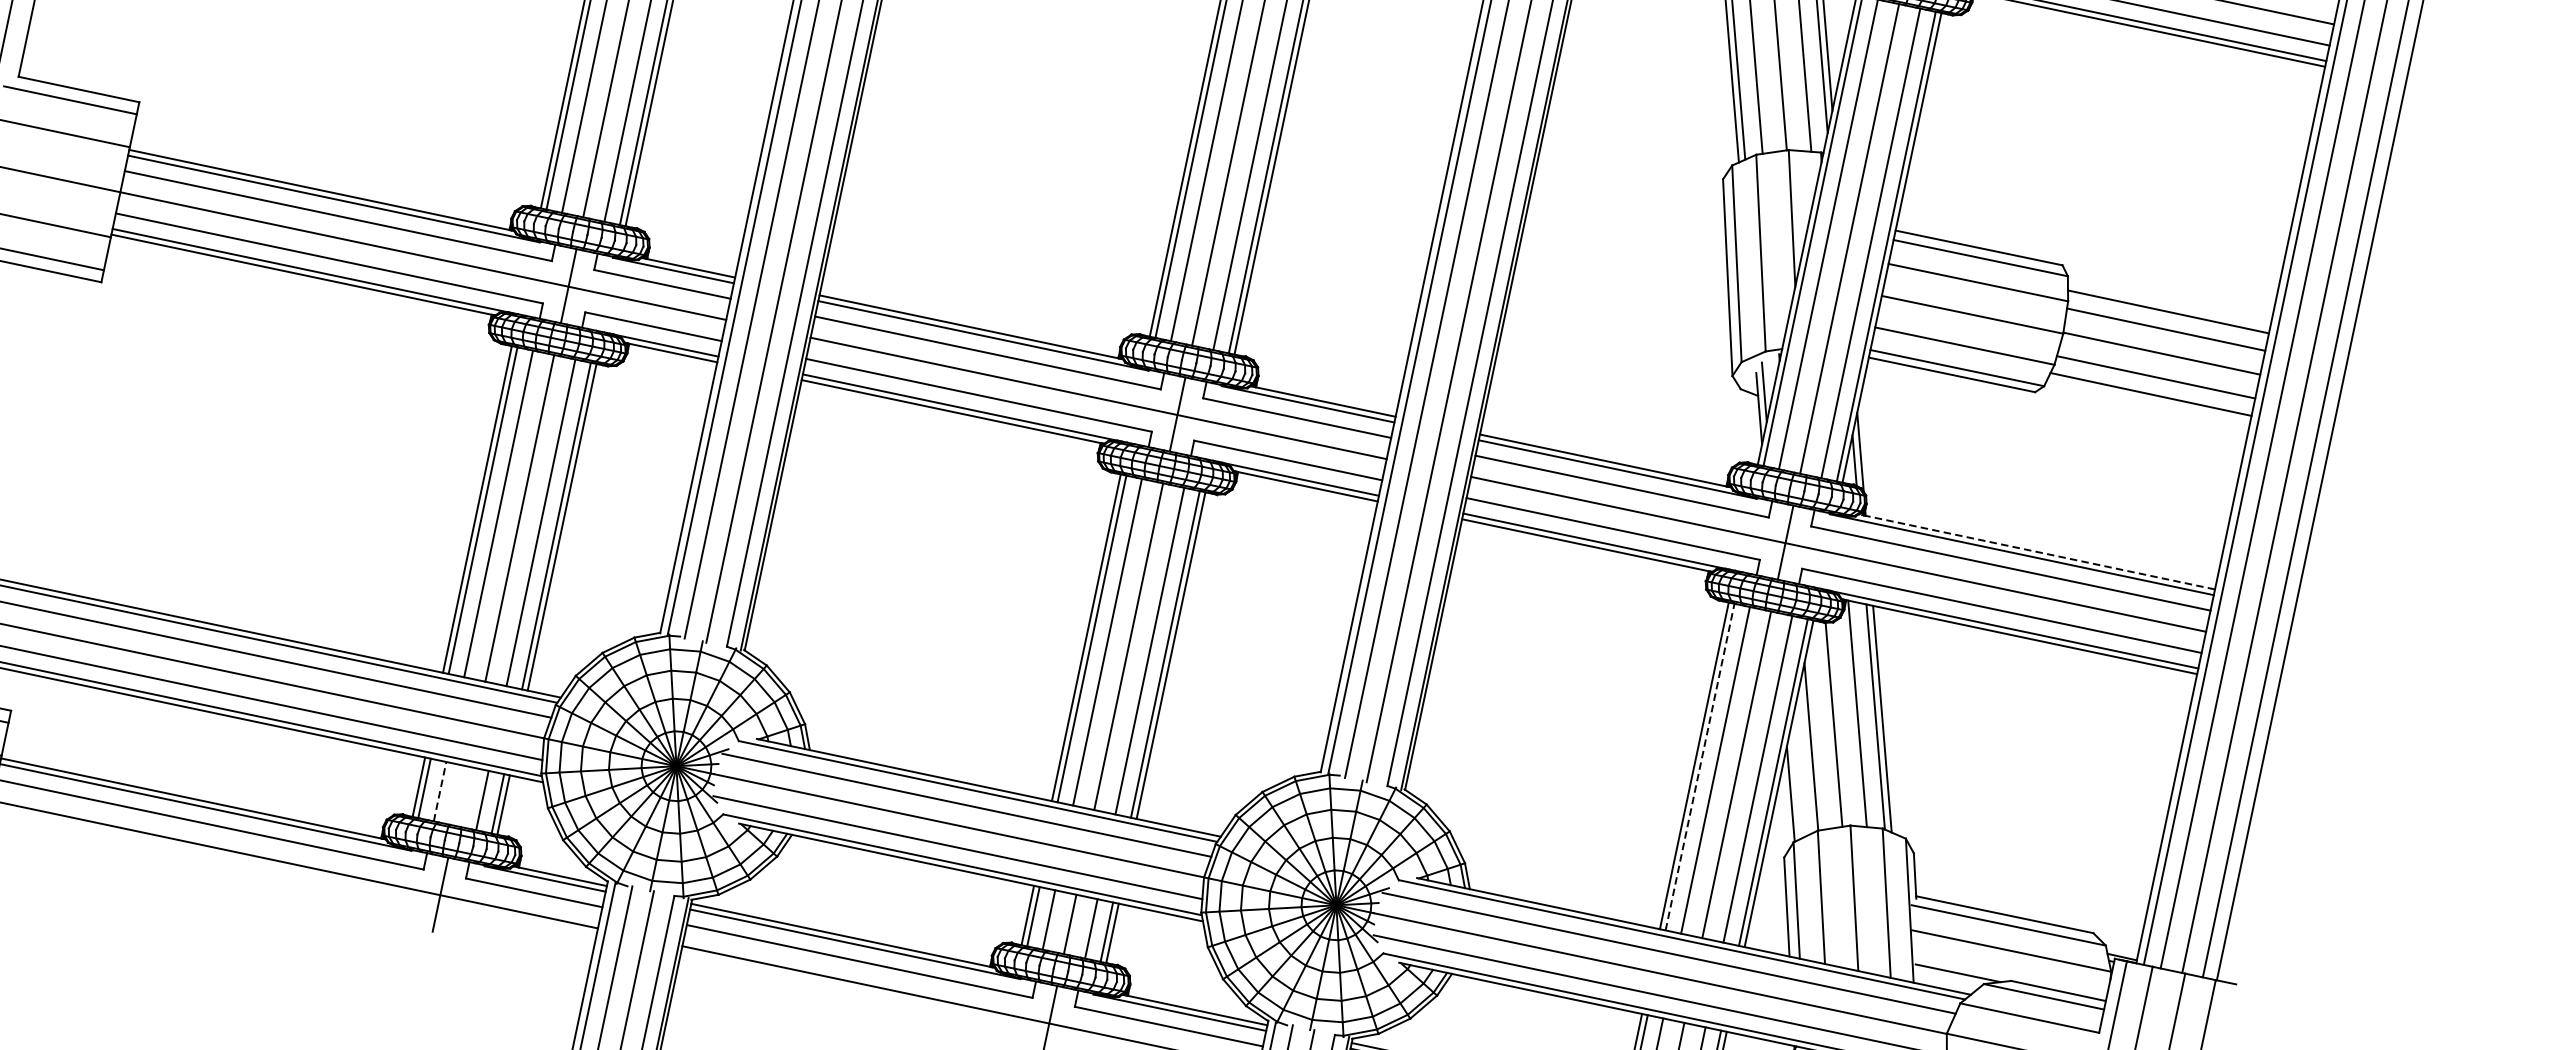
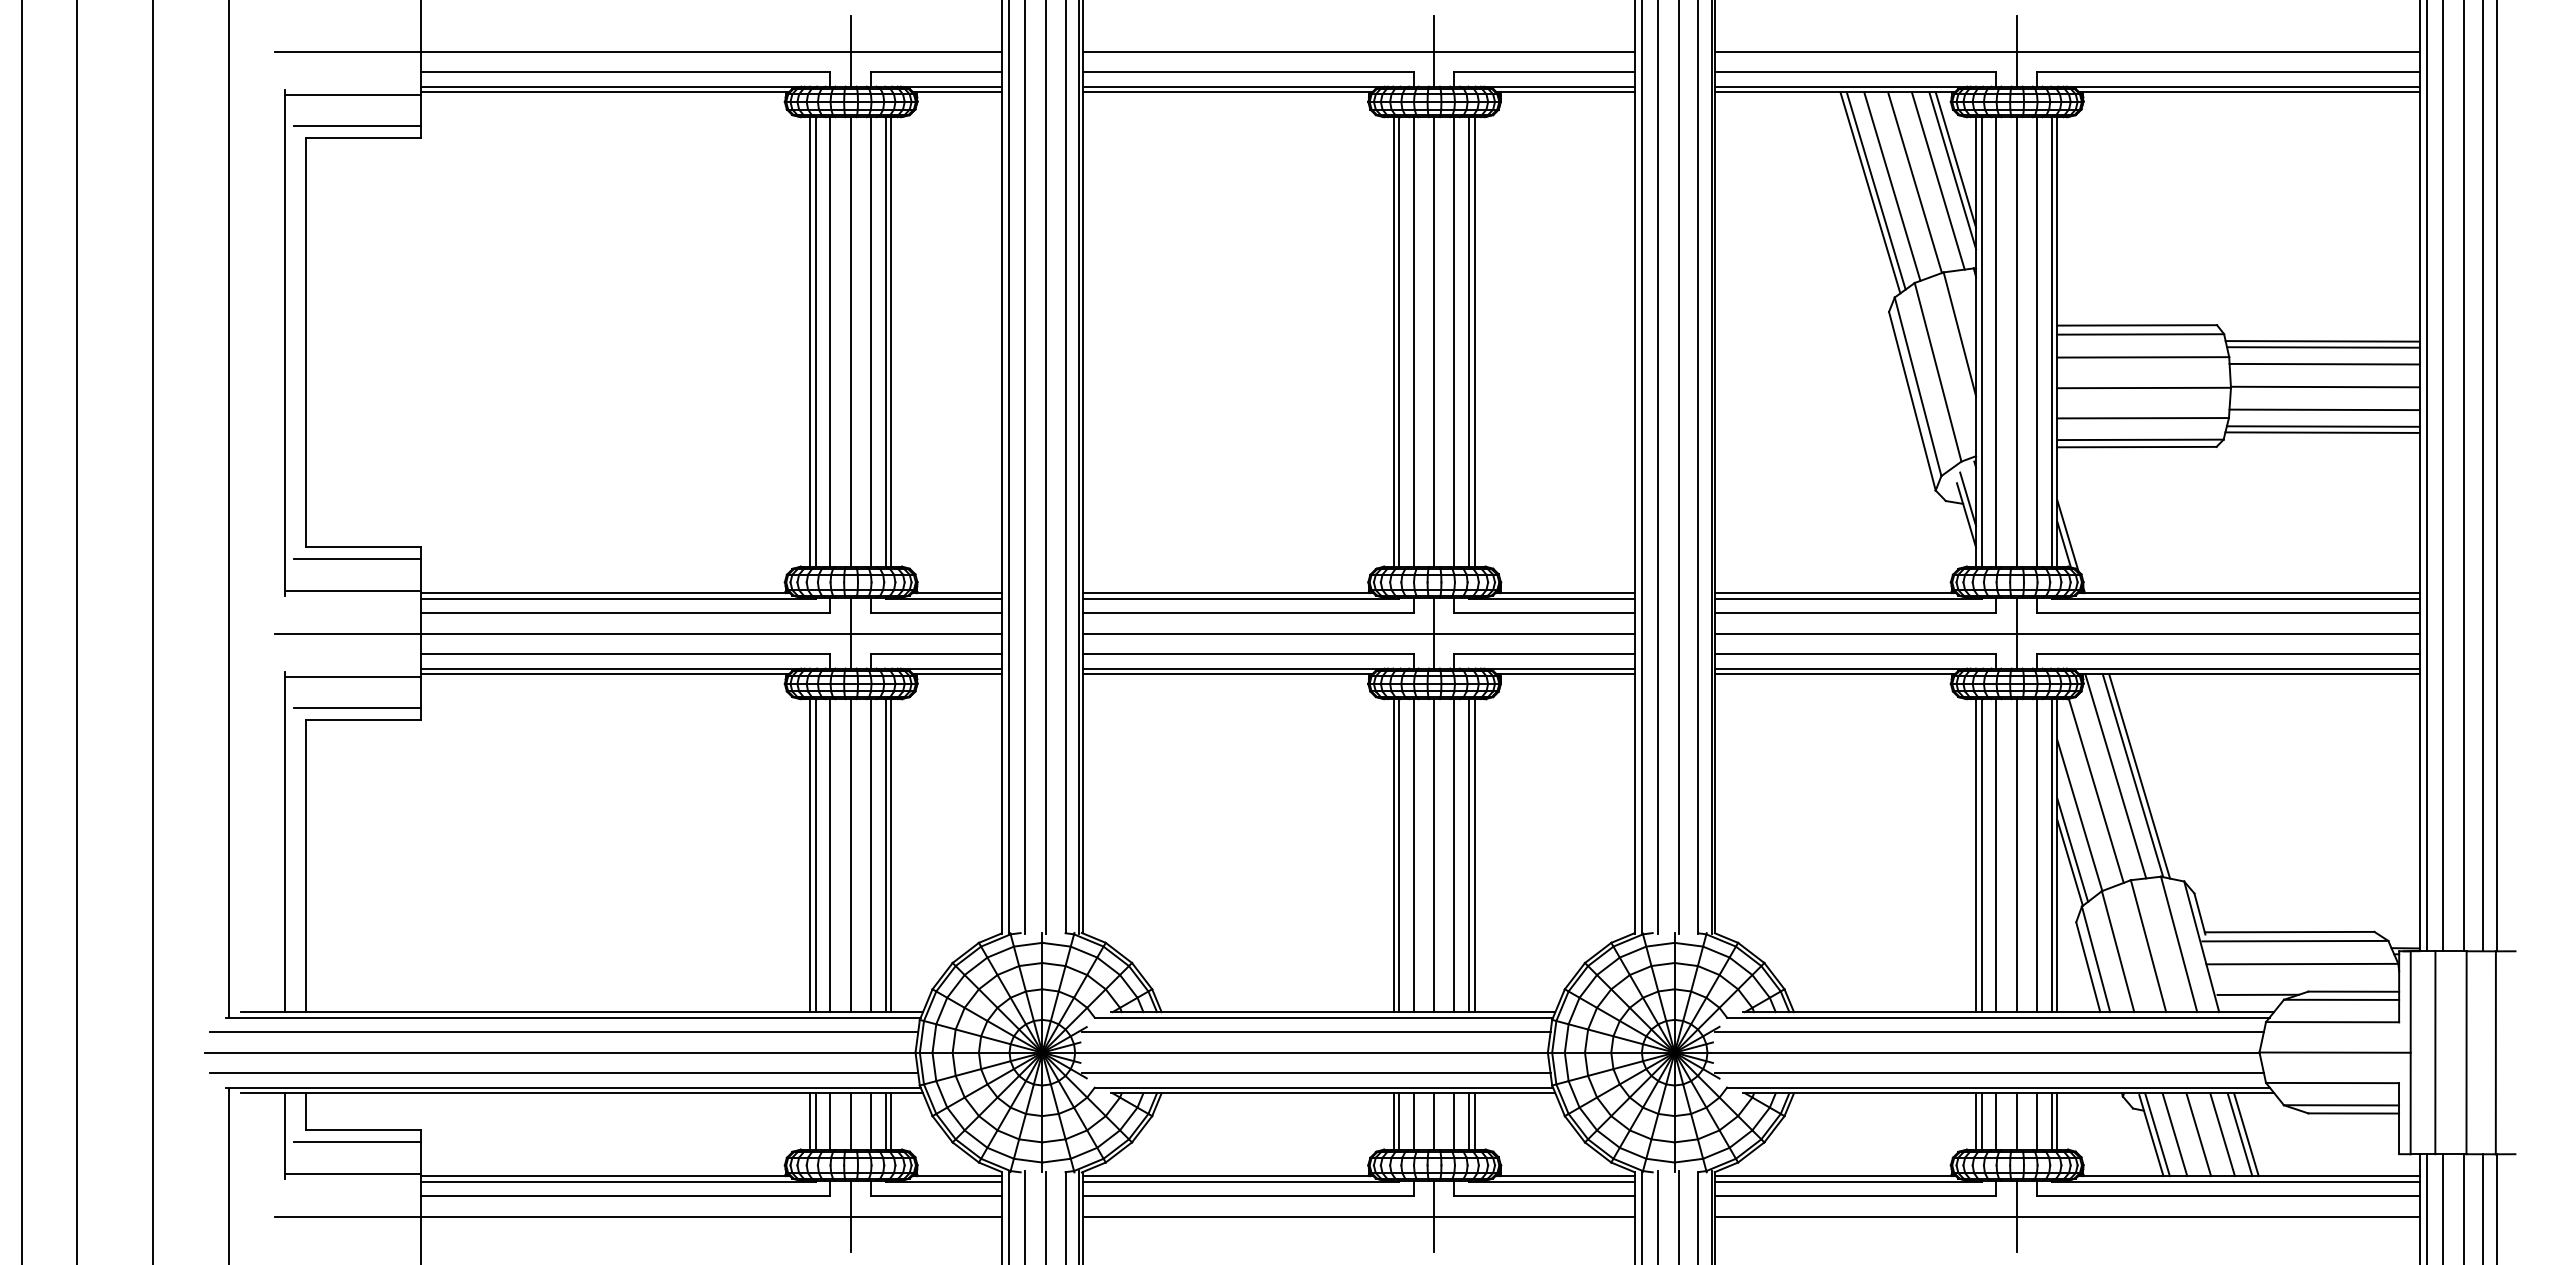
line: (2168, 305) -> (2322, 341), added
line: (2148, 400) -> (2322, 432), added
line: (2036, 552) -> (2248, 593), dashed -> solid
line: (1700, 766) -> (1981, 855), dashed -> solid
line: (1796, 780) -> (2072, 849), added
line: (440, 791) -> (830, 1121), dashed -> solid
line: (461, 795) -> (850, 1121), added

